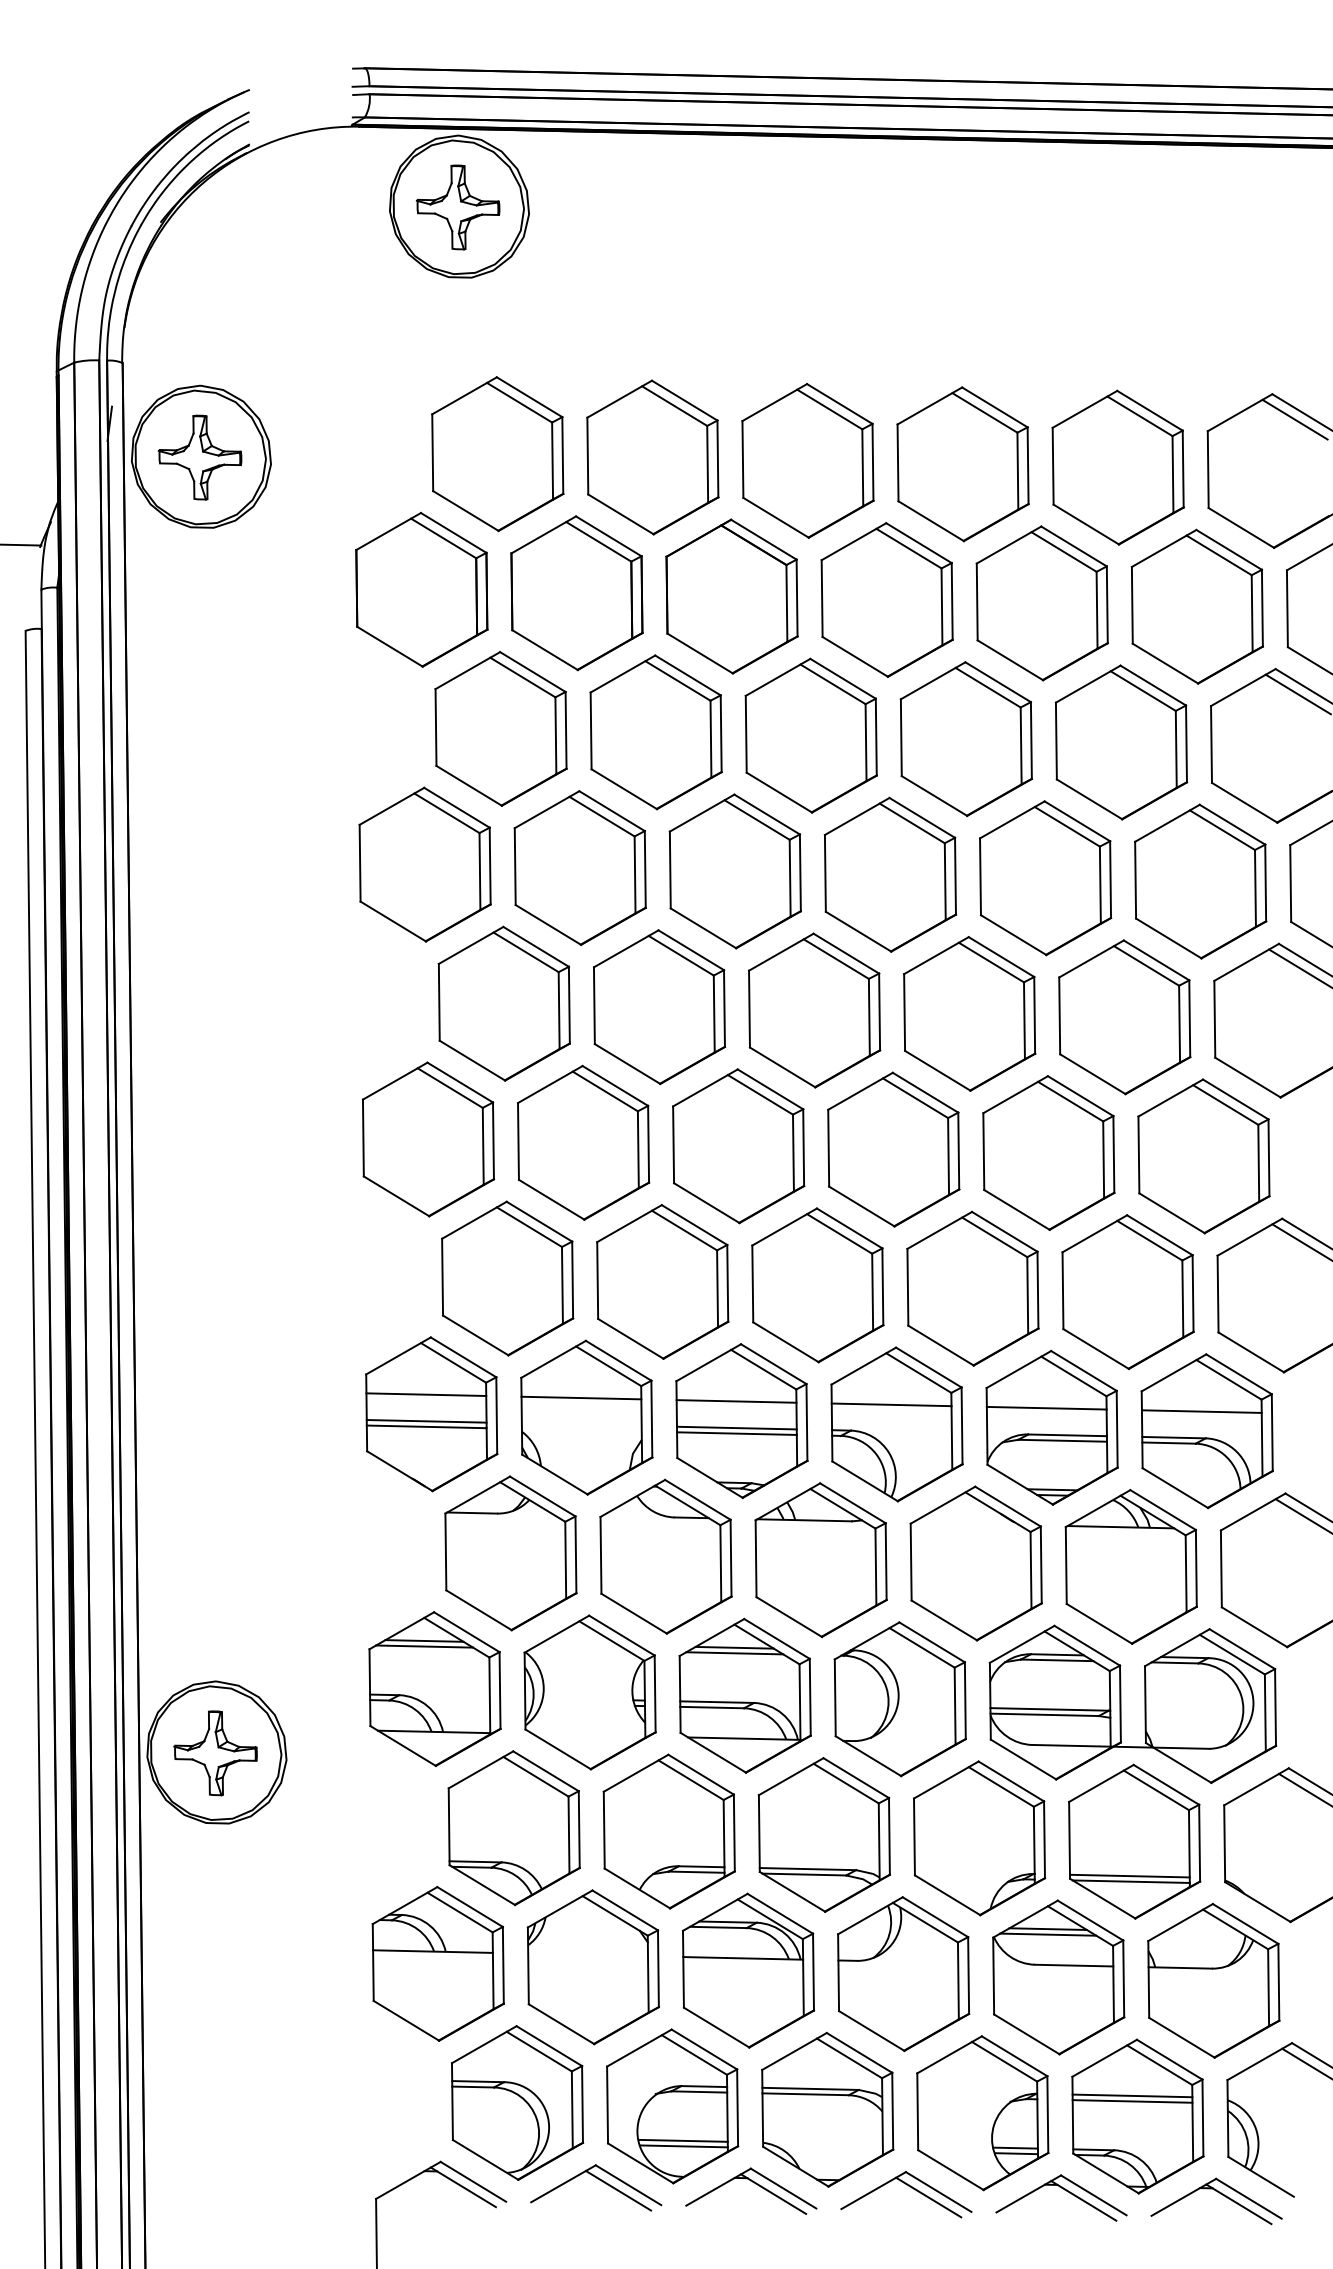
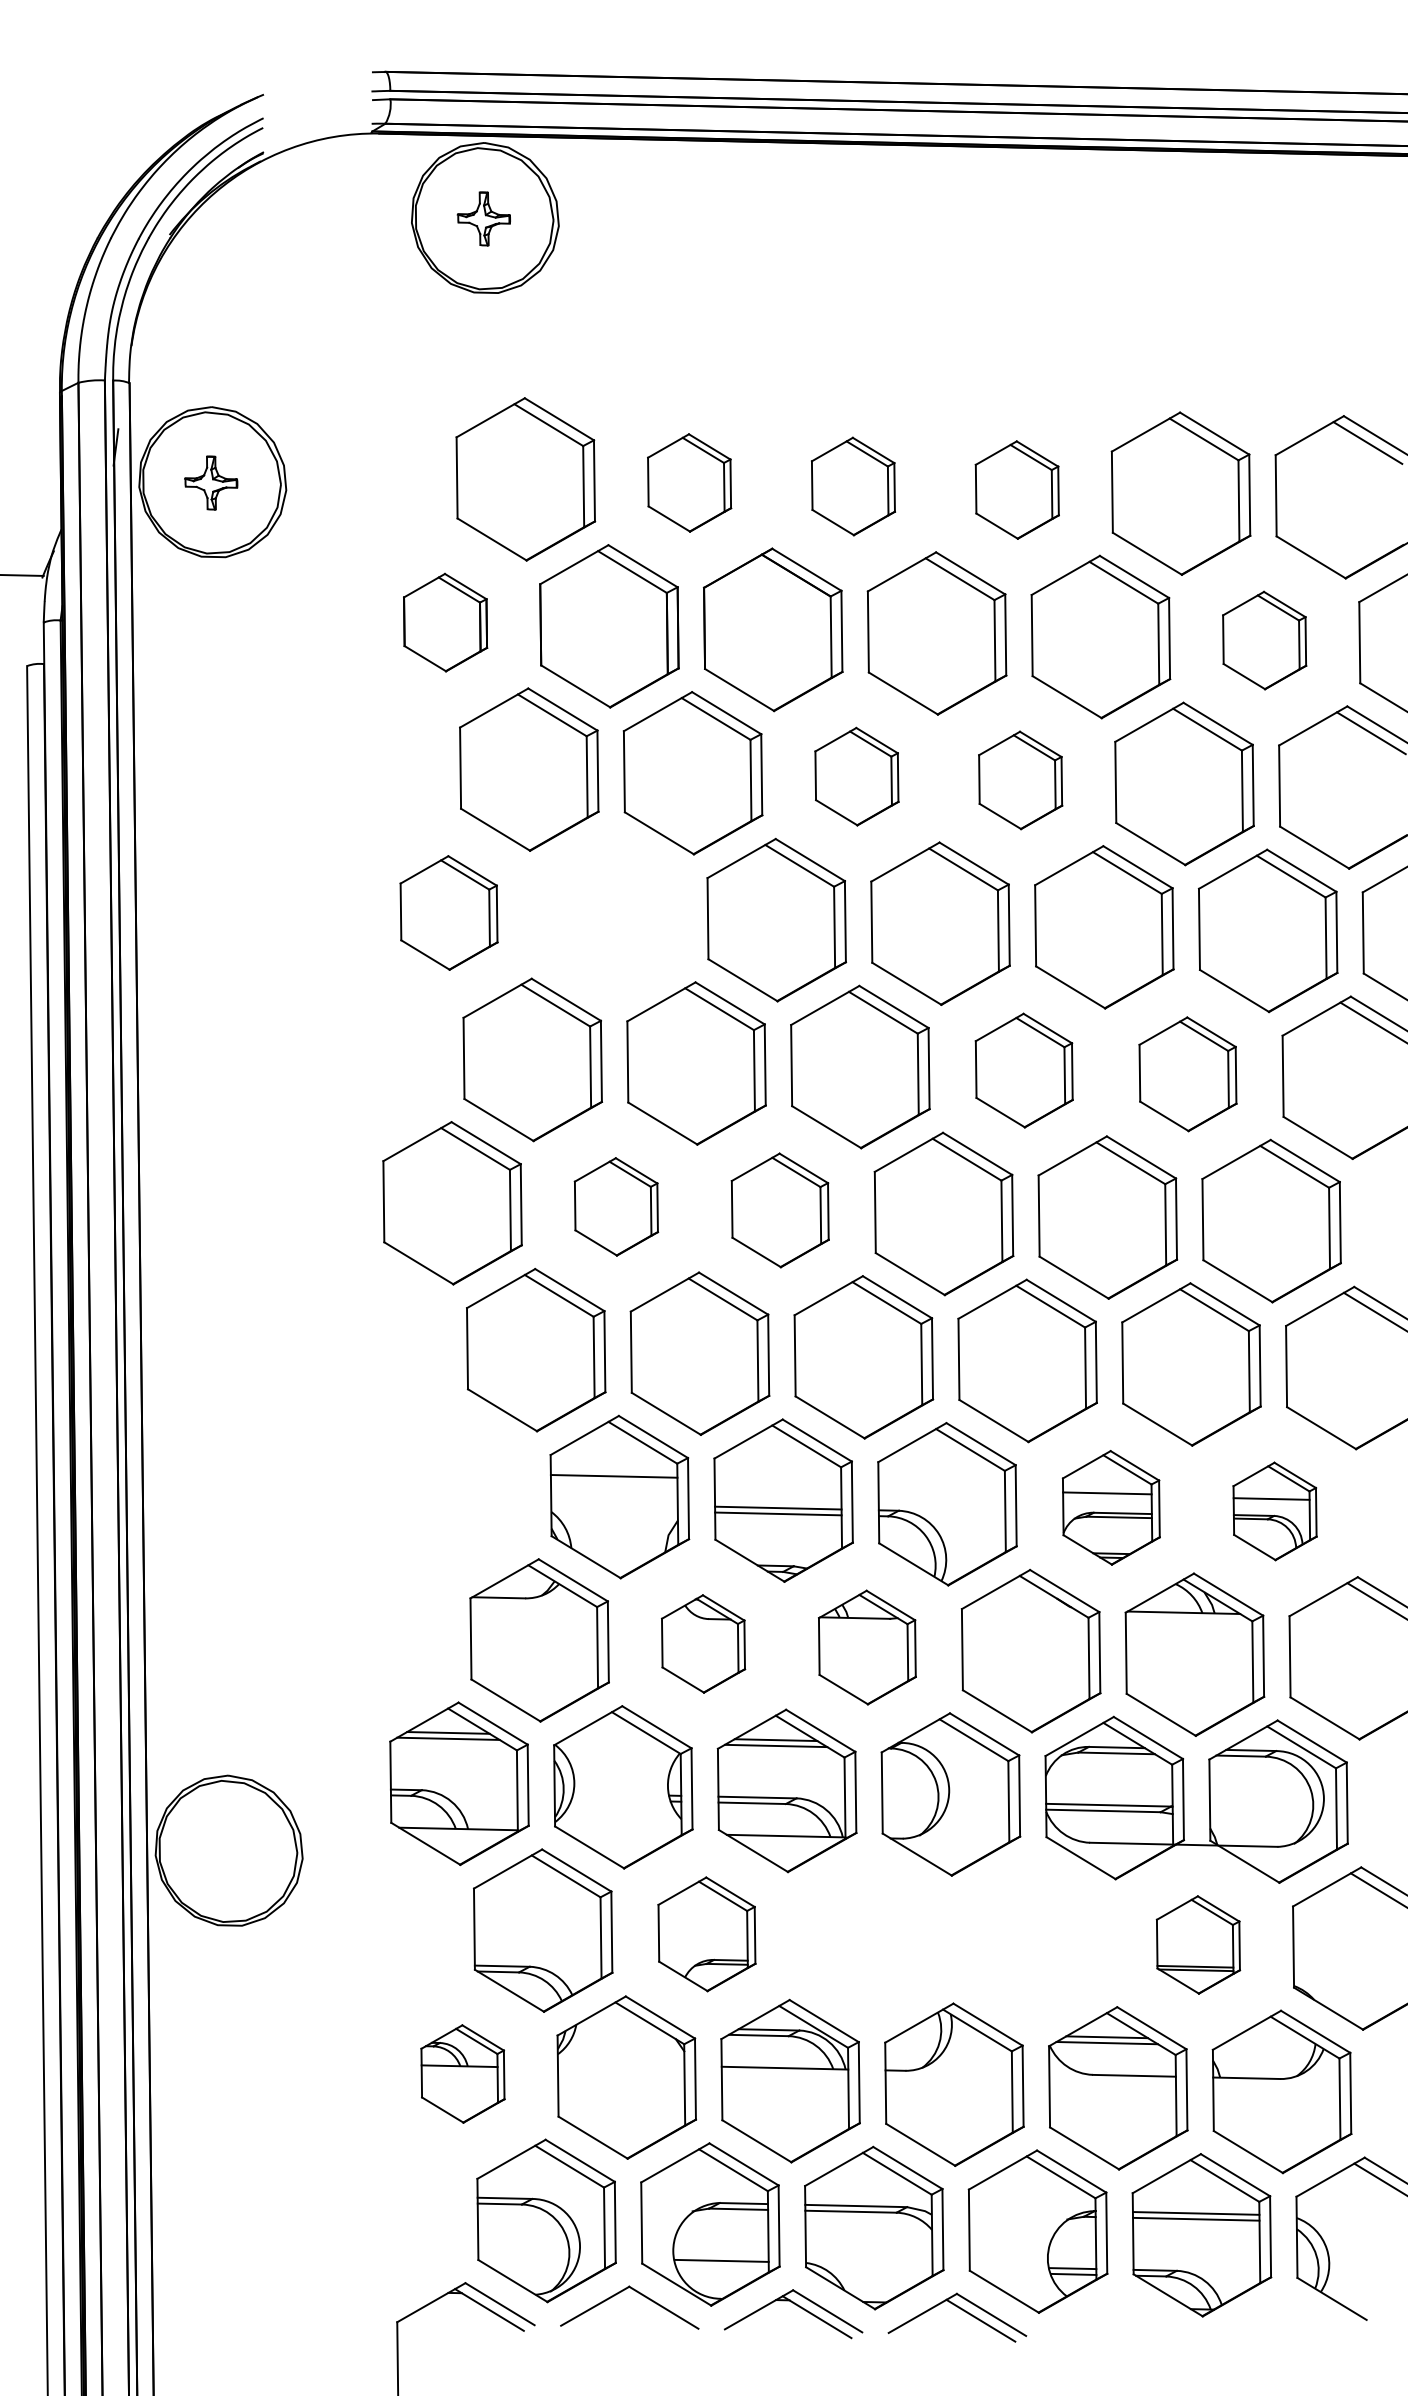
part: (457, 207) -> (483, 218), size x0.6
part: (199, 457) -> (210, 482), size x0.6
part: (652, 457) -> (689, 482), size x0.6
part: (808, 460) -> (853, 486), size x0.6
part: (963, 463) -> (1017, 489), size x0.6
part: (421, 589) -> (445, 622), size x0.6
part: (1197, 606) -> (1264, 640), size x0.6
part: (810, 735) -> (856, 776), size x0.6
part: (966, 739) -> (1020, 780), size x0.6
part: (424, 864) -> (448, 912), size x0.7
part: (579, 867) -> (612, 916), removed
part: (969, 1013) -> (1024, 1070), size x0.7
part: (1124, 1017) -> (1187, 1074), size x0.7
part: (583, 1142) -> (616, 1206), size x0.6
part: (738, 1146) -> (780, 1210), size x0.7
line: (736, 1401) -> (777, 1479), removed
line: (891, 1404) -> (941, 1483), removed
part: (431, 1414) -> (455, 1493), removed
part: (1052, 1427) -> (1111, 1507), size x0.7
part: (1206, 1431) -> (1274, 1511), size x0.6
part: (666, 1556) -> (703, 1643), size x0.6
part: (821, 1560) -> (867, 1647), size x0.7
part: (215, 1753) -> (227, 1851), removed
part: (668, 1831) -> (706, 1934), size x0.7
part: (824, 1834) -> (870, 1937), removed
part: (979, 1838) -> (1034, 1941), removed
part: (1134, 1841) -> (1198, 1944), size x0.6
part: (437, 1963) -> (462, 2073), size x0.6
line: (684, 2146) -> (722, 2266), removed
line: (617, 2190) -> (652, 2313), removed
part: (1064, 2190) -> (1124, 2313), removed
part: (1218, 2193) -> (1287, 2316), removed

